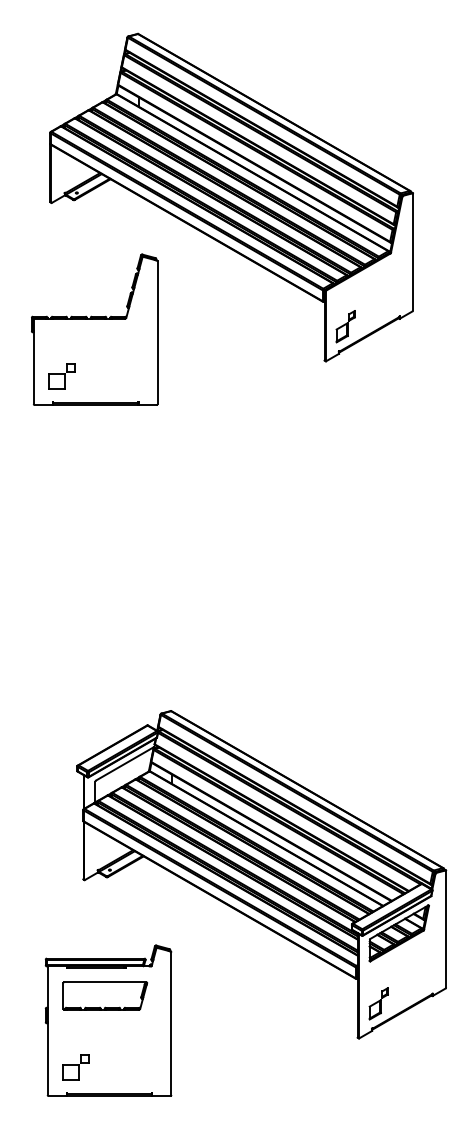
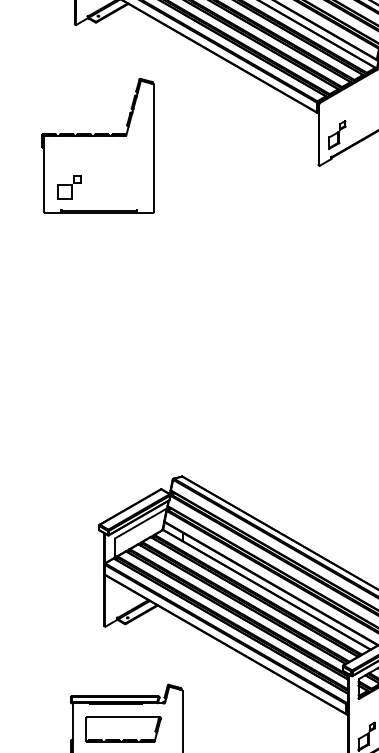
part: (94, 329) -> (98, 145), moved

